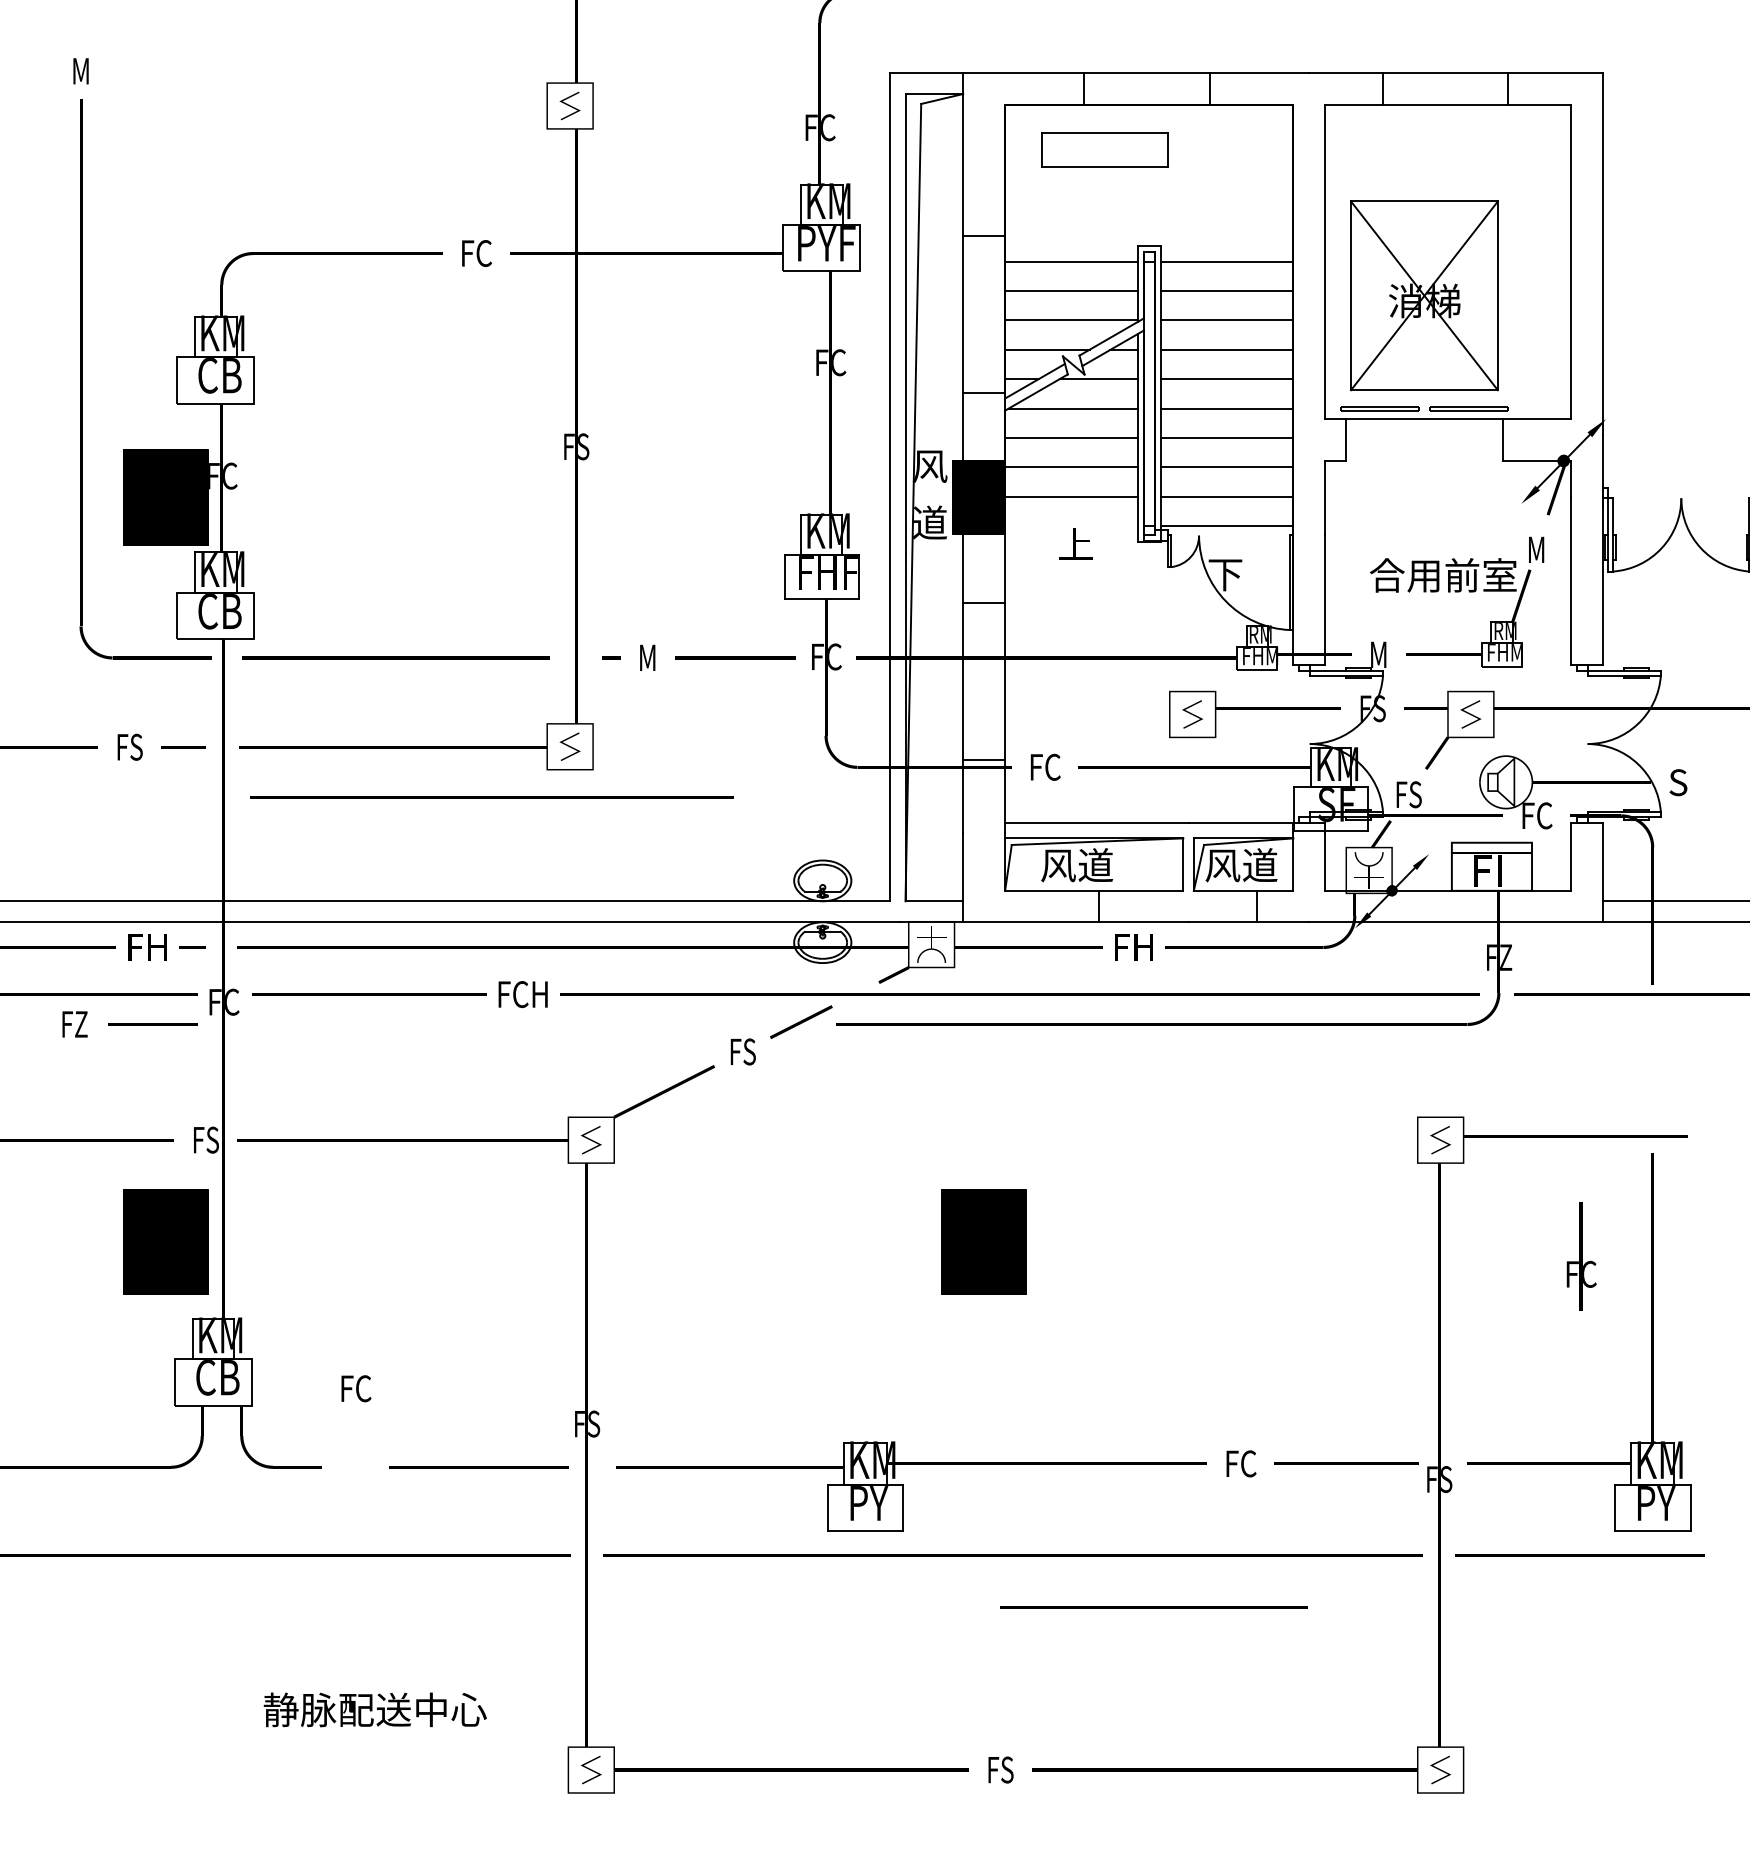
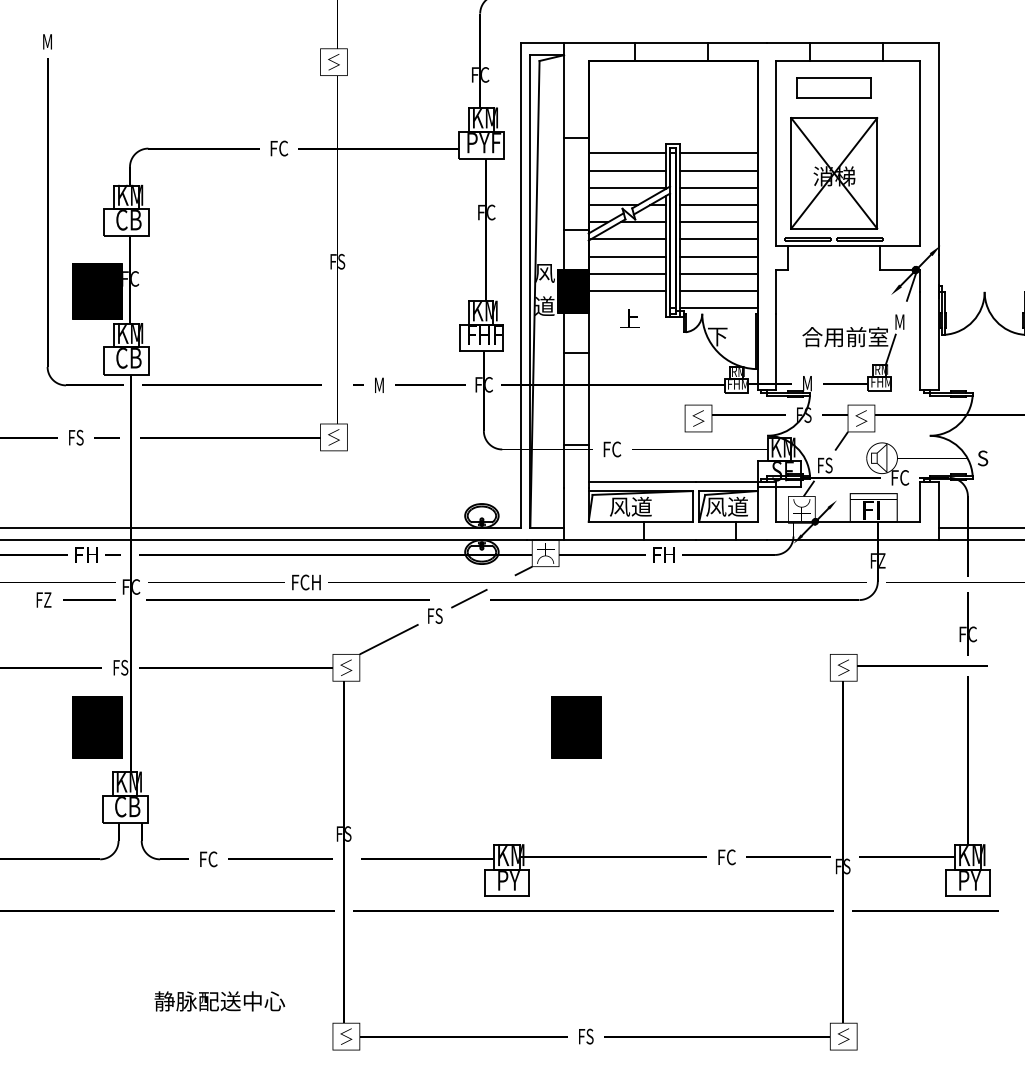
part: (1103, 149) -> (833, 87), moved
line: (490, 796) -> (287, 599), moved
text: (1580, 1255) -> (967, 623), moved
text: (355, 1388) -> (208, 859), moved
line: (1153, 1605) -> (675, 940), removed

